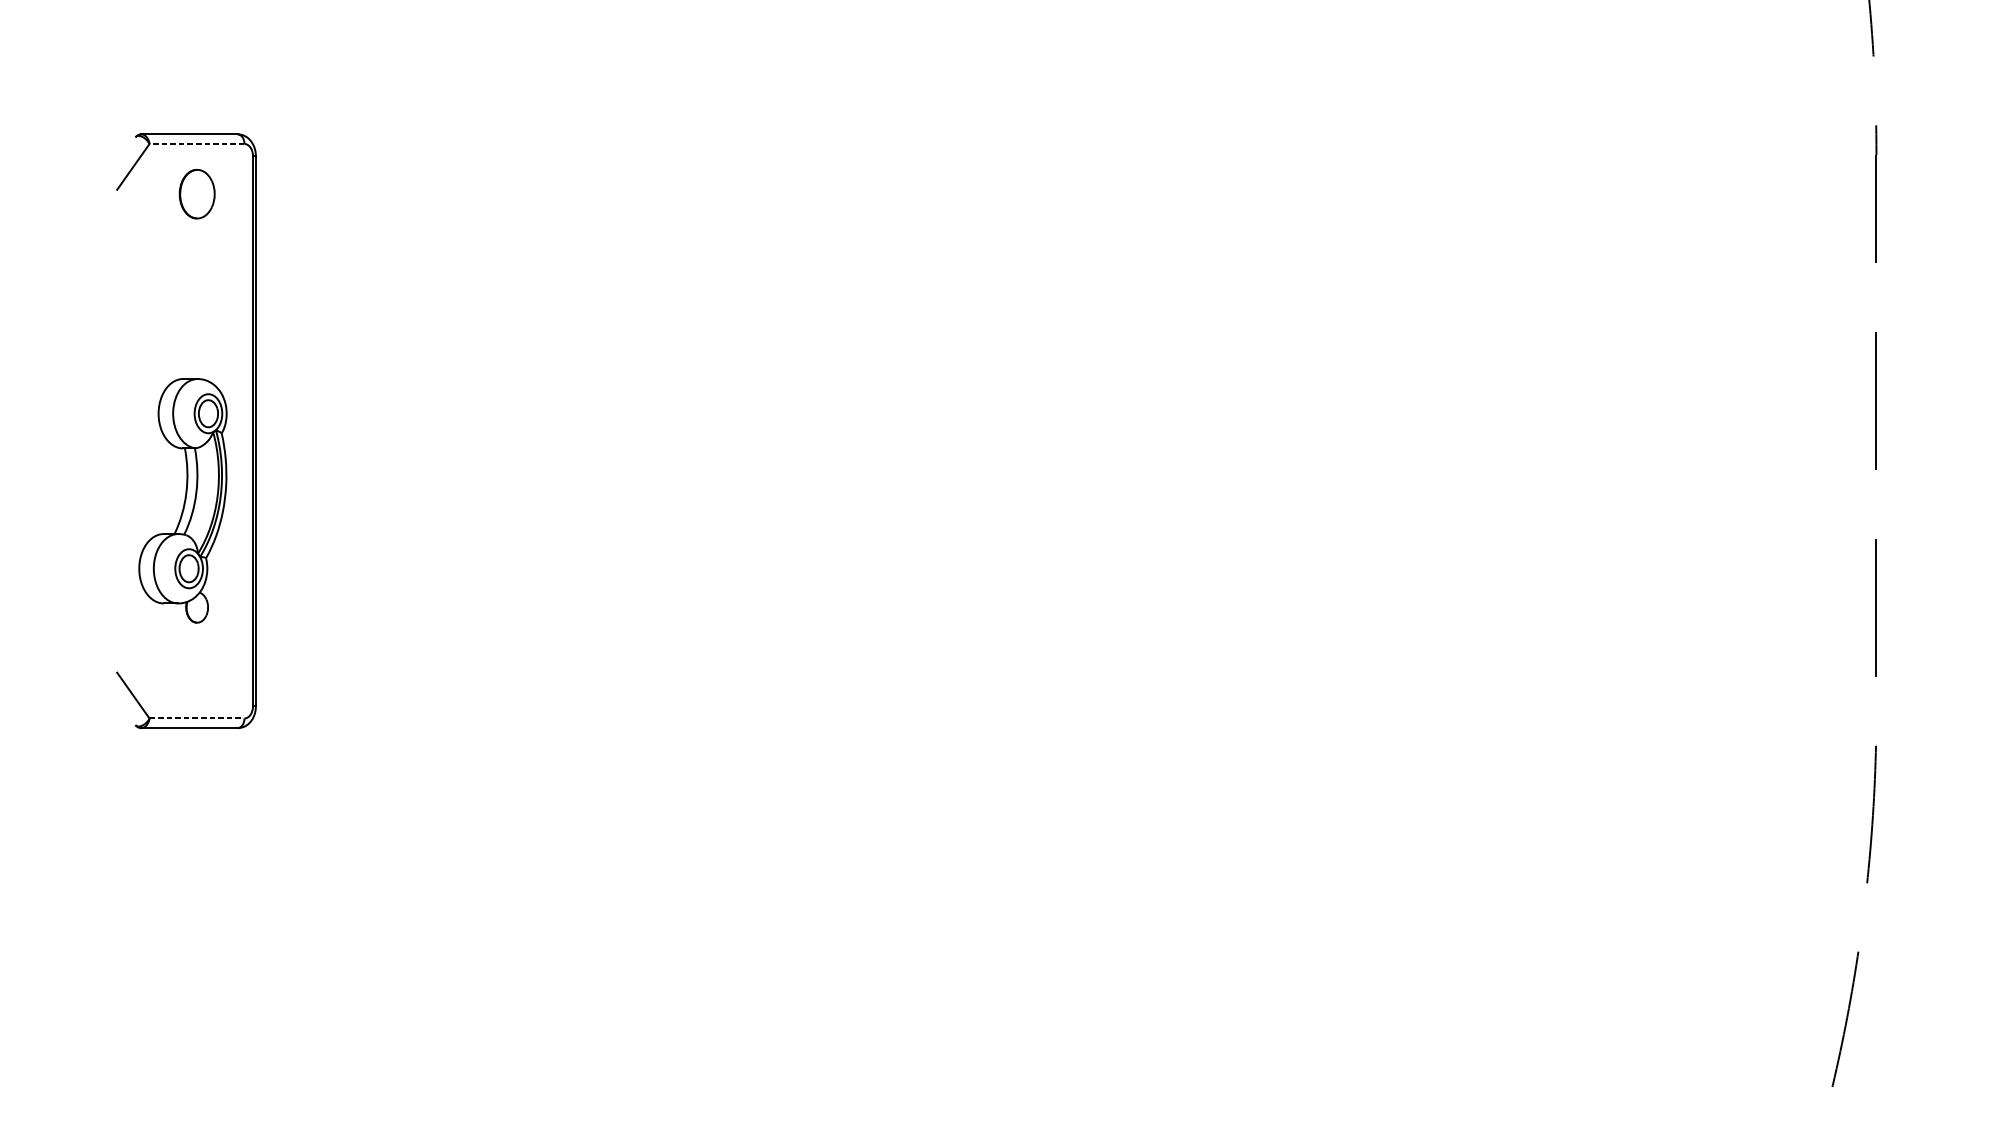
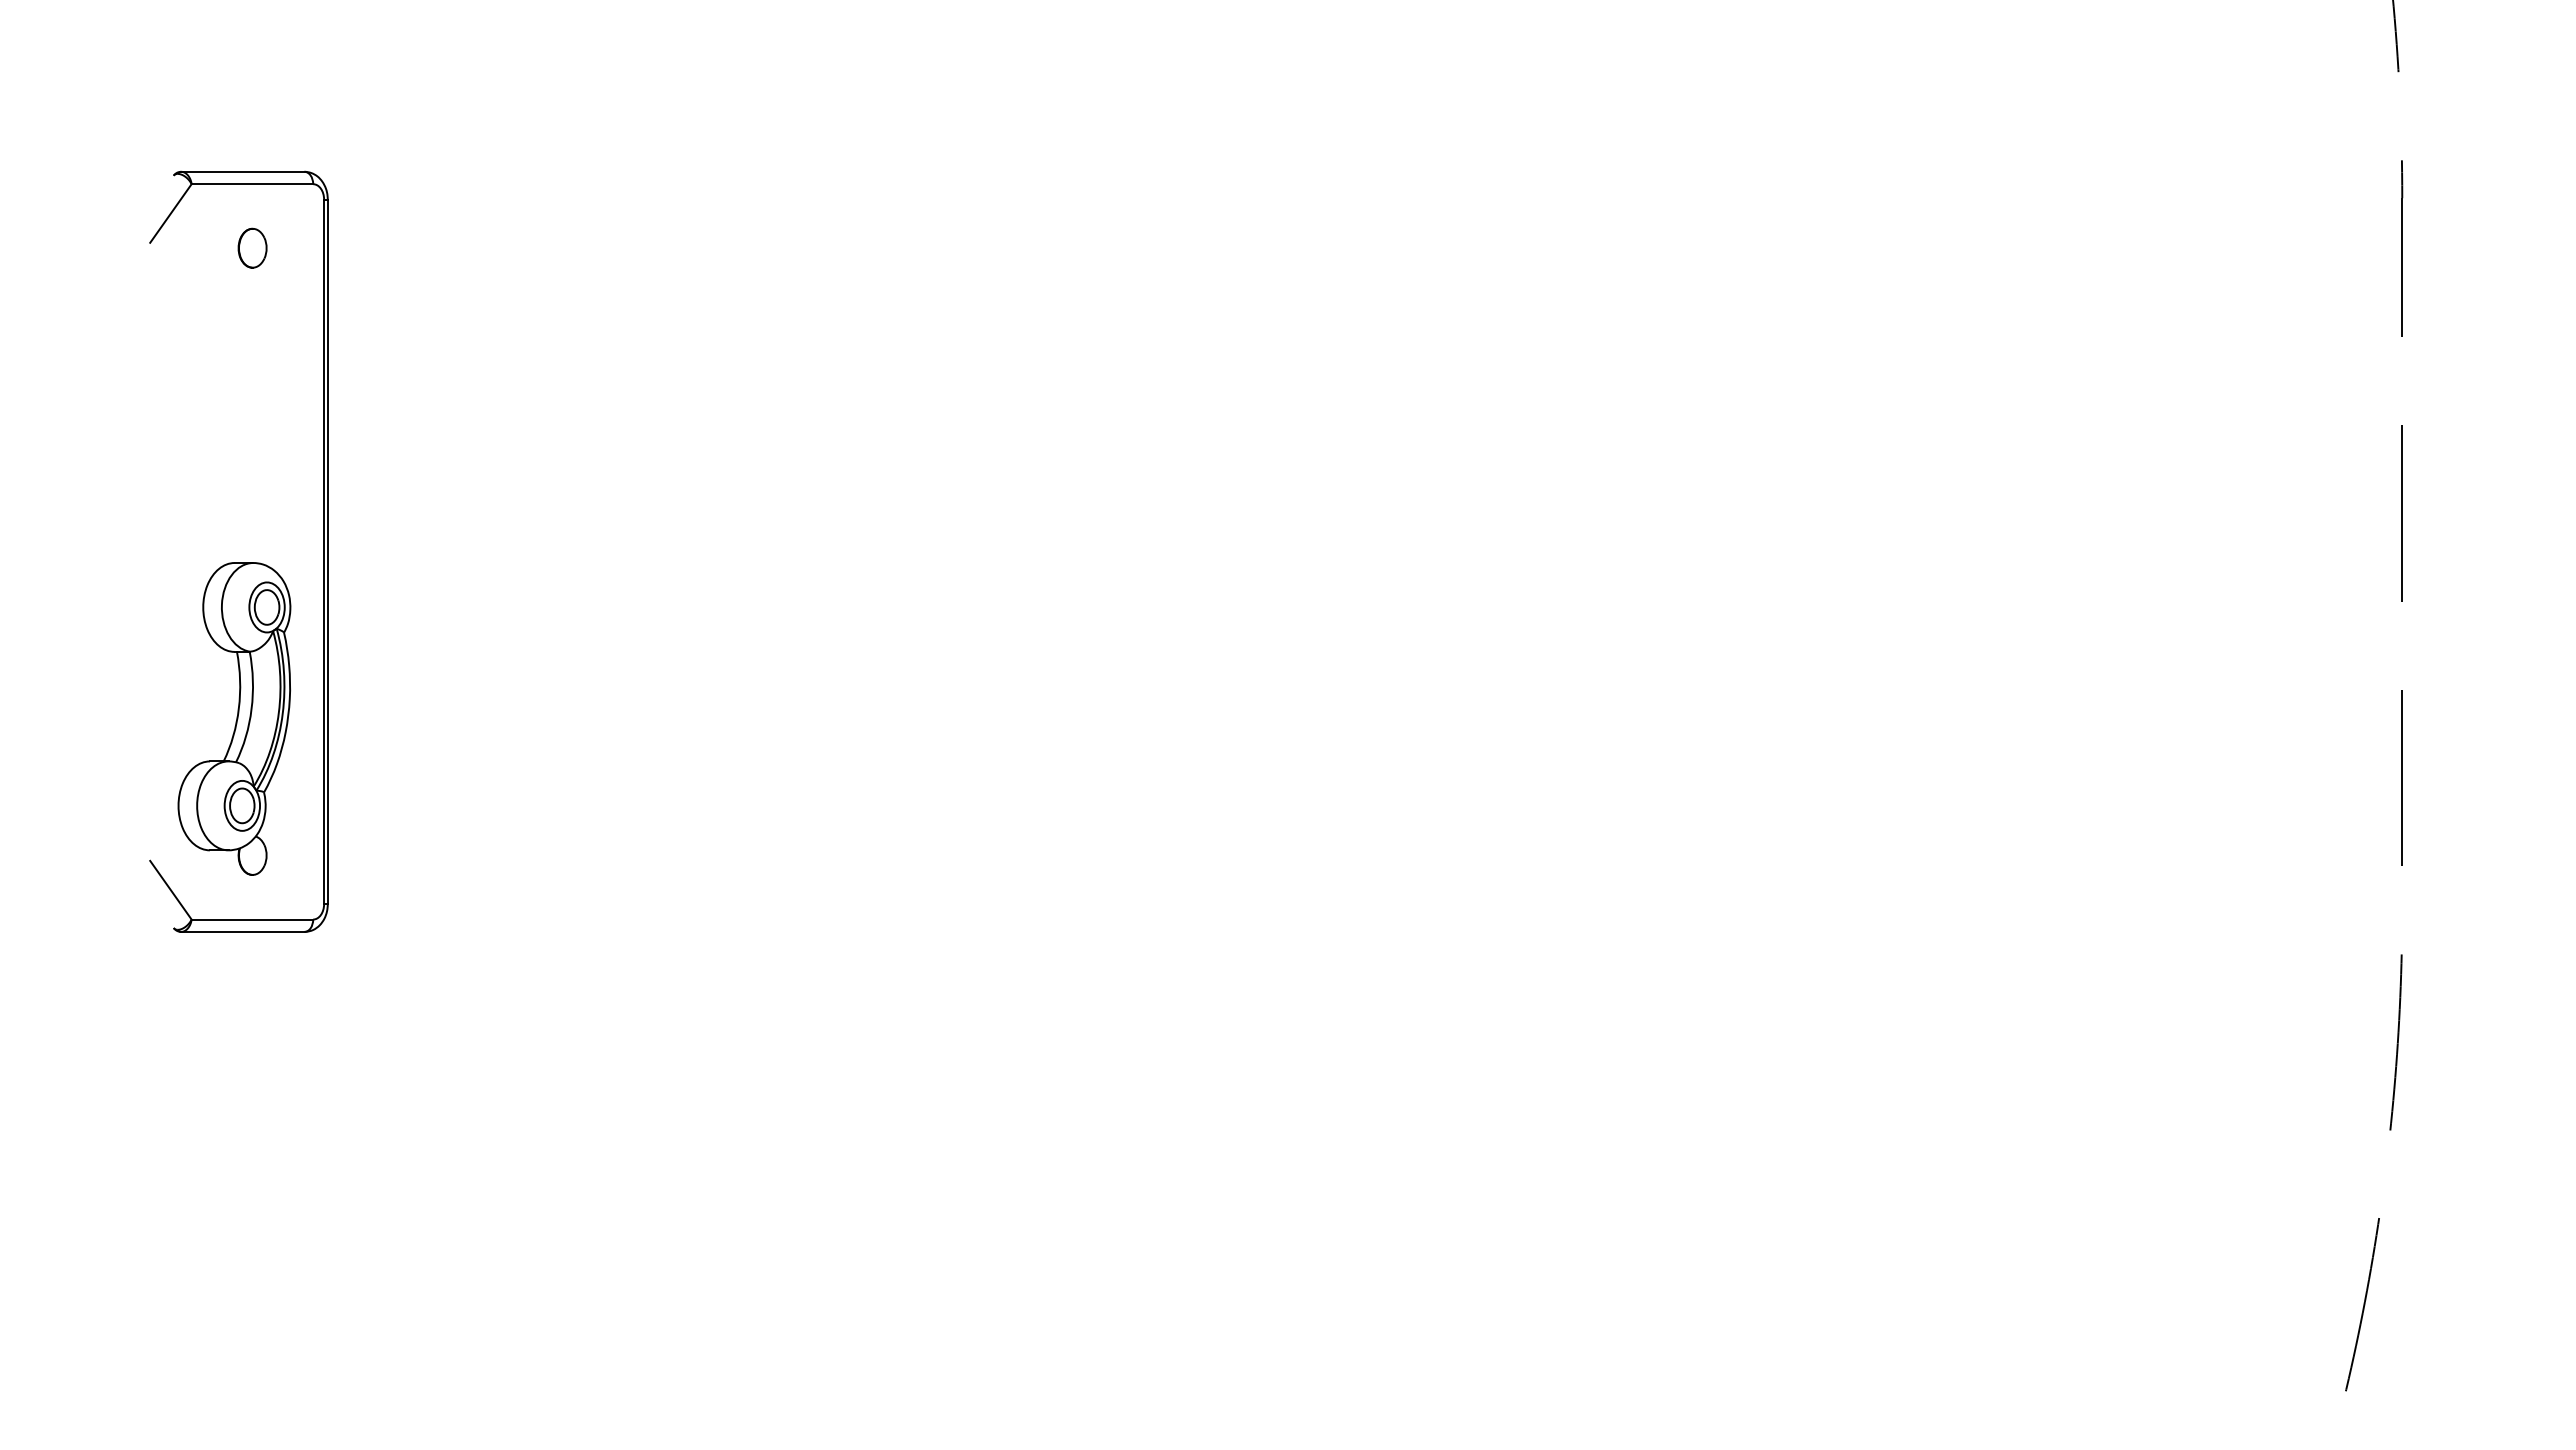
line: (197, 144) -> (252, 184), dashed -> solid
part: (197, 193) -> (252, 247), size x0.62
part: (183, 500) -> (234, 718), moved
line: (197, 718) -> (252, 919), dashed -> solid

